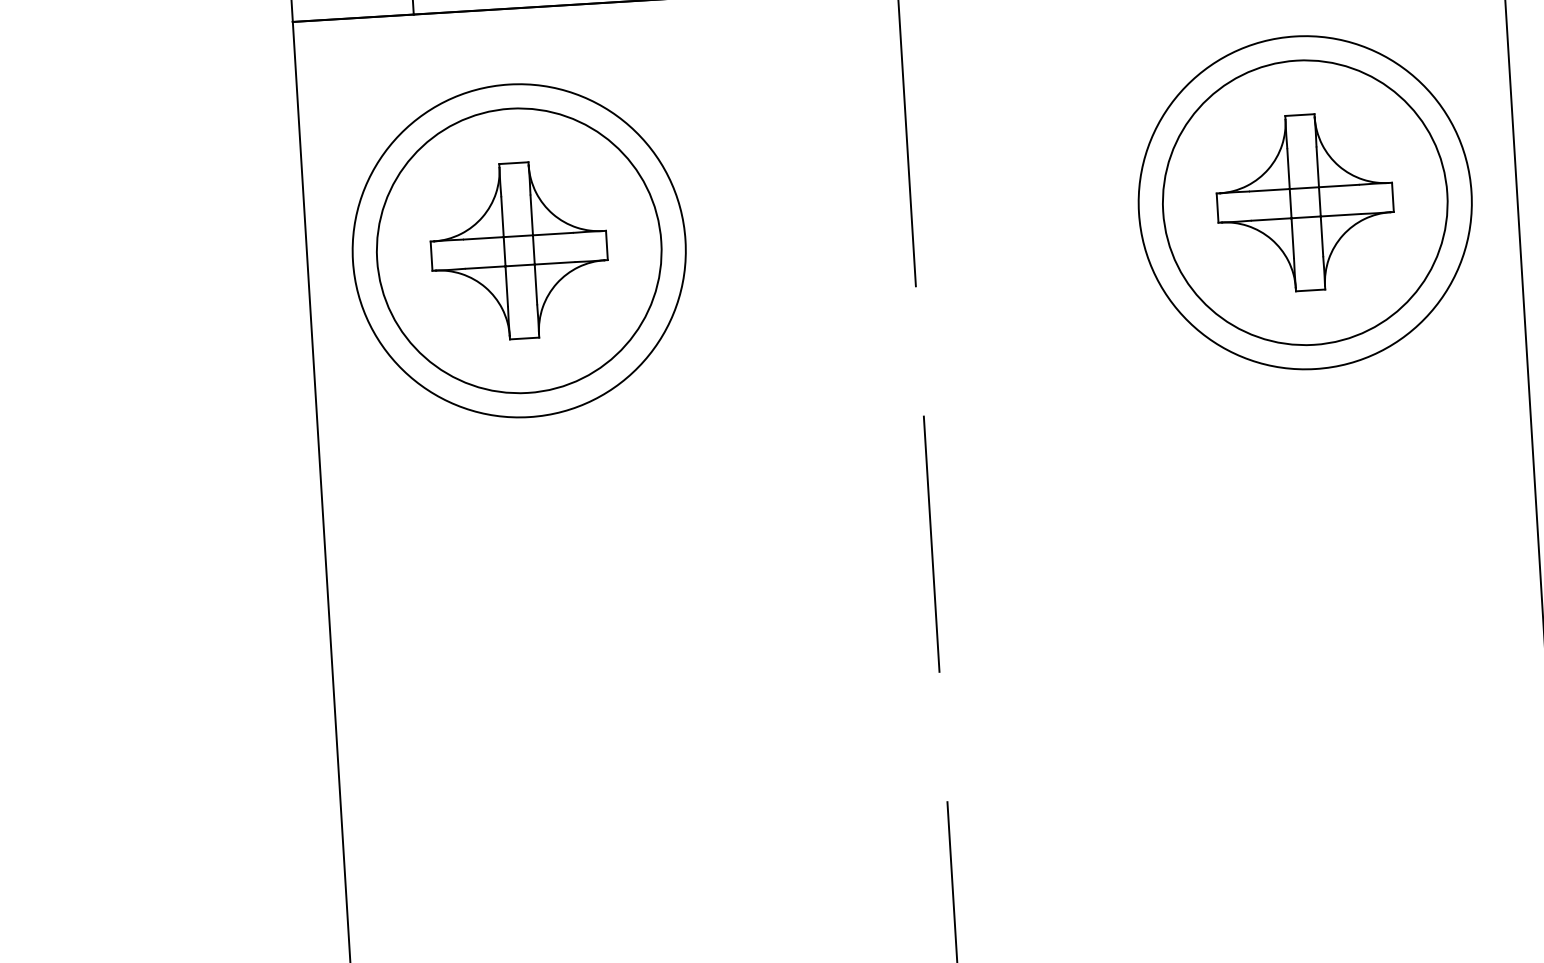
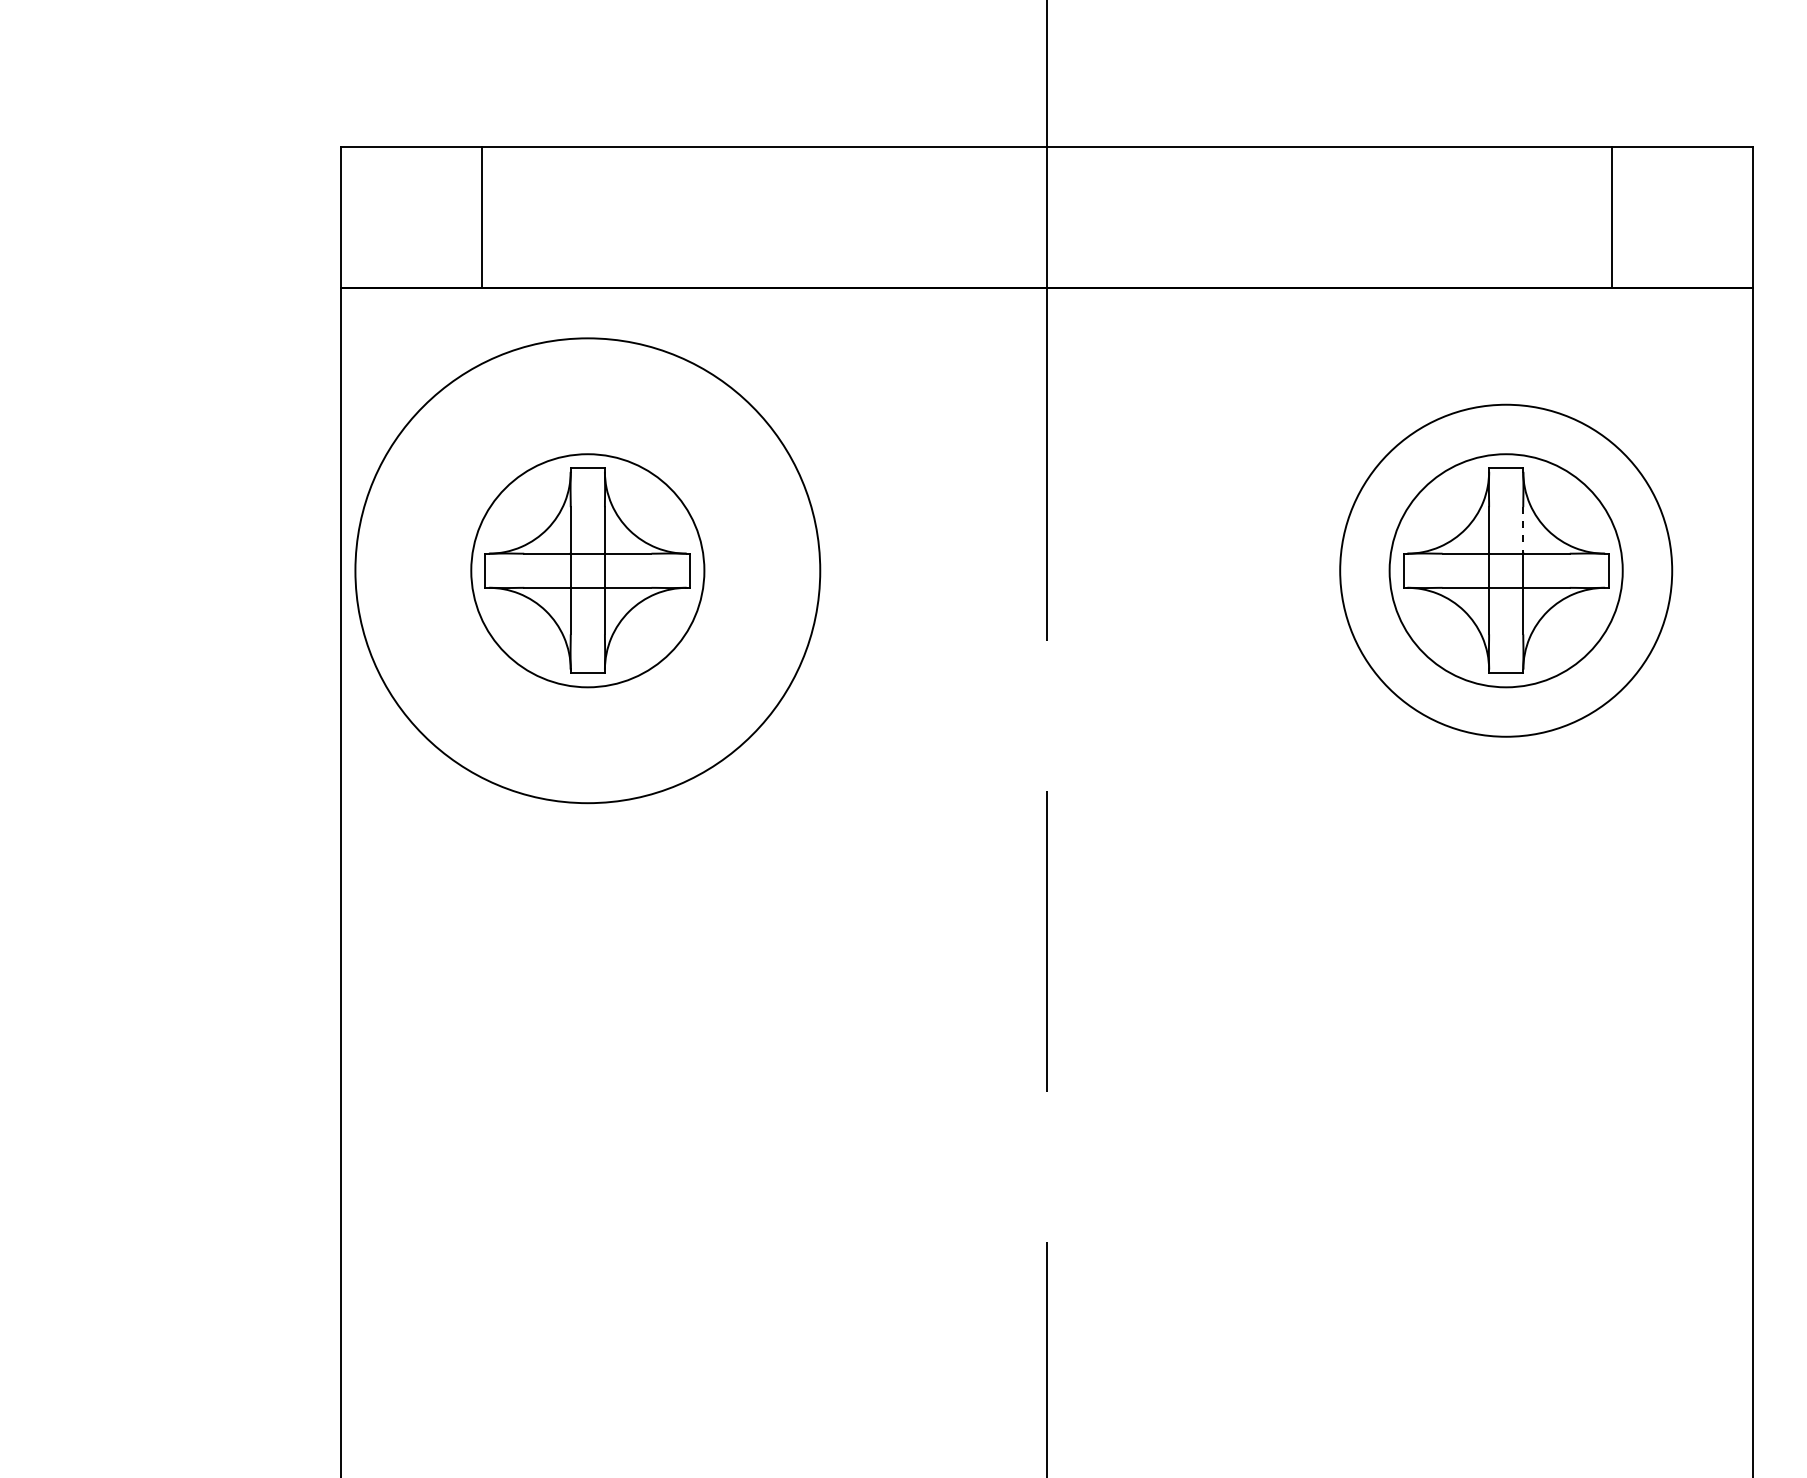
line: (1317, 167) -> (1523, 530), solid -> dashed
circle: (1304, 202) -> (1505, 570), size x0.6
circle: (518, 250) -> (587, 570), size x0.6
circle: (518, 250) -> (587, 570), size x1.4

